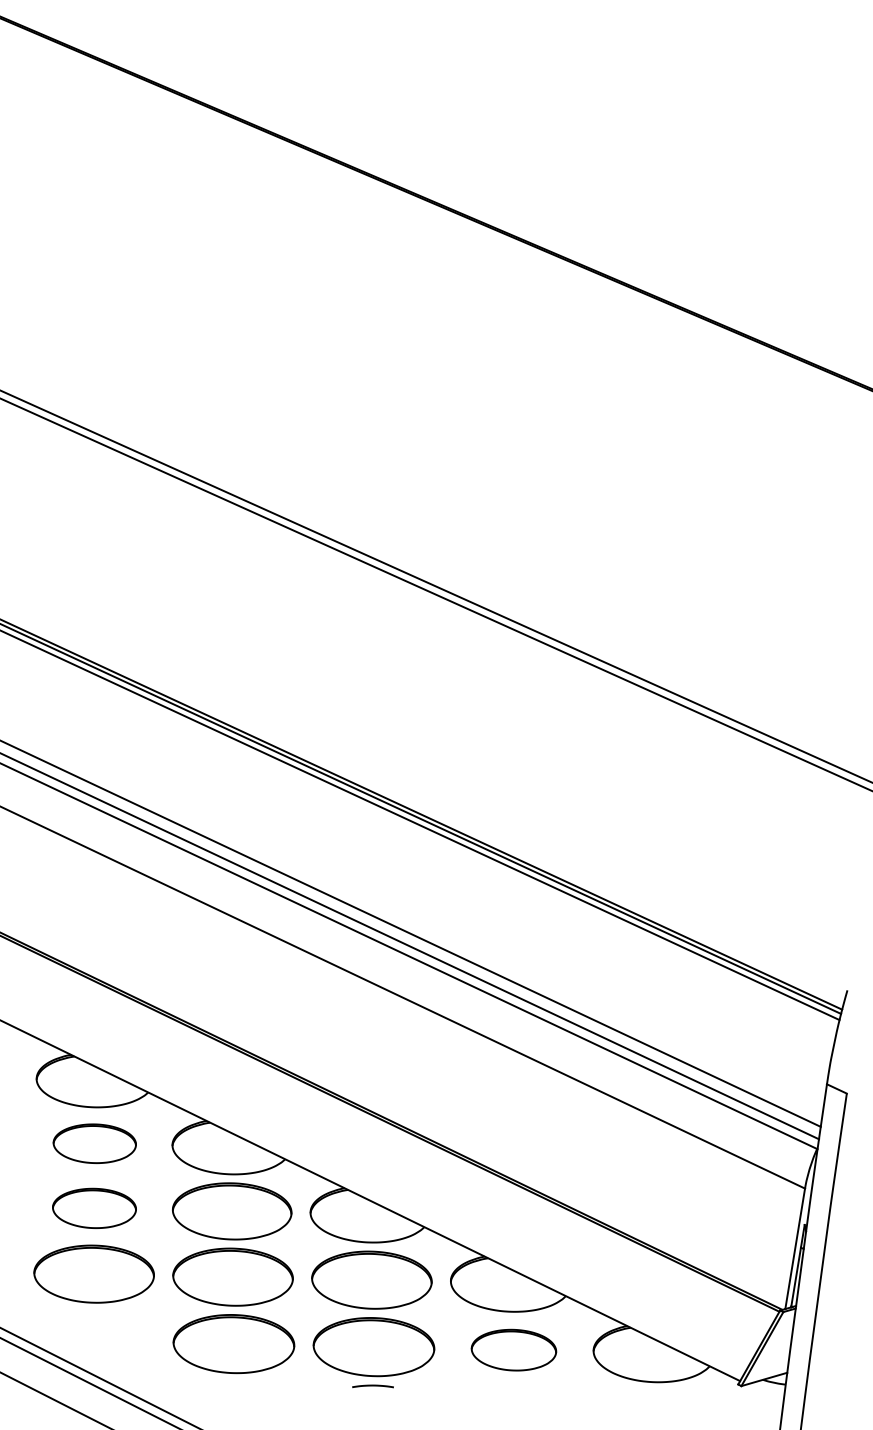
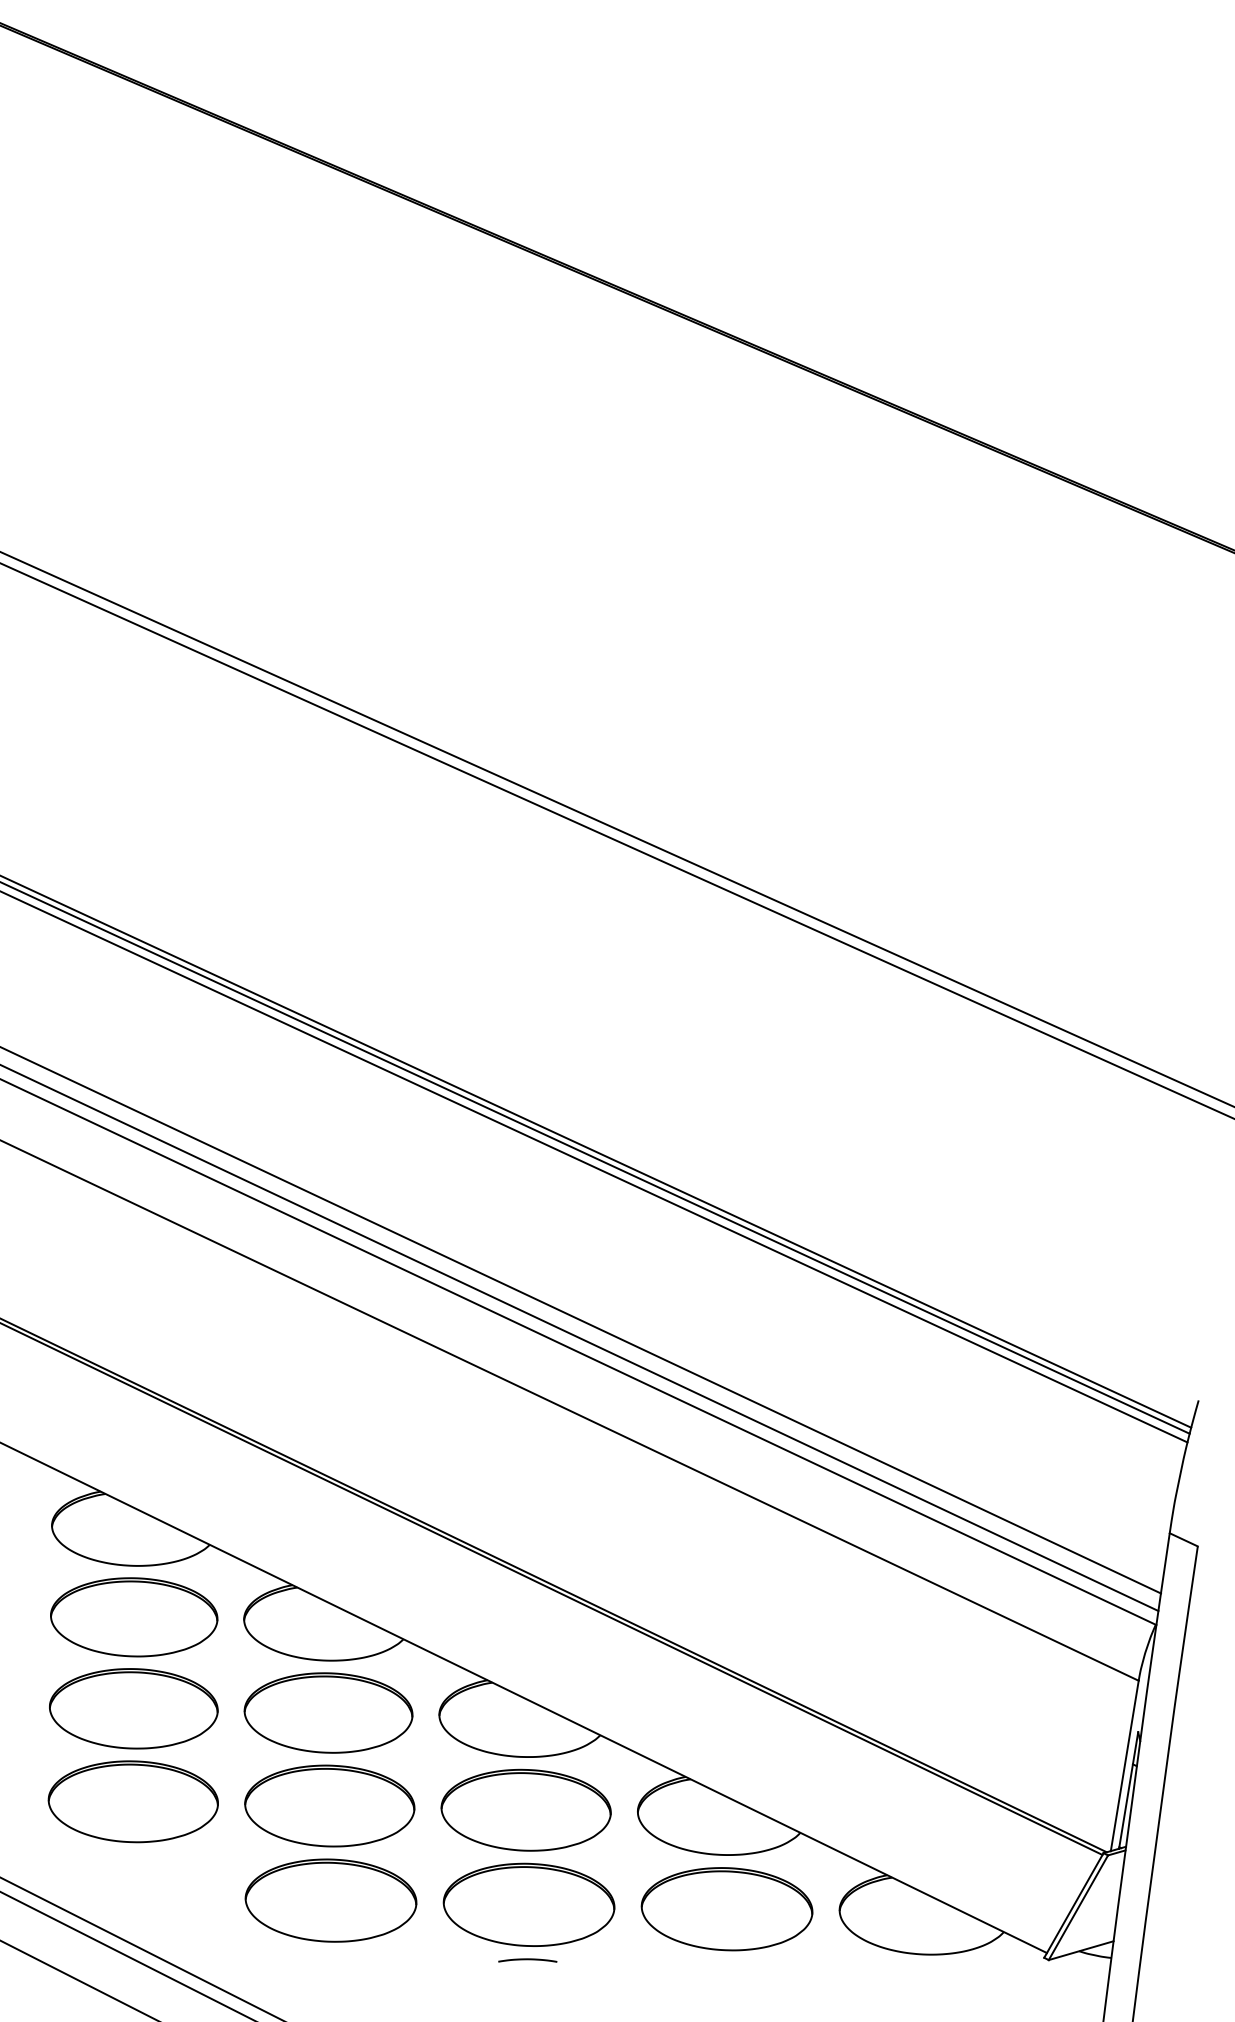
part: (94, 1143) -> (134, 1617), size x1.43
part: (94, 1208) -> (133, 1708), size x1.43
part: (513, 1350) -> (726, 1909), size x1.43

